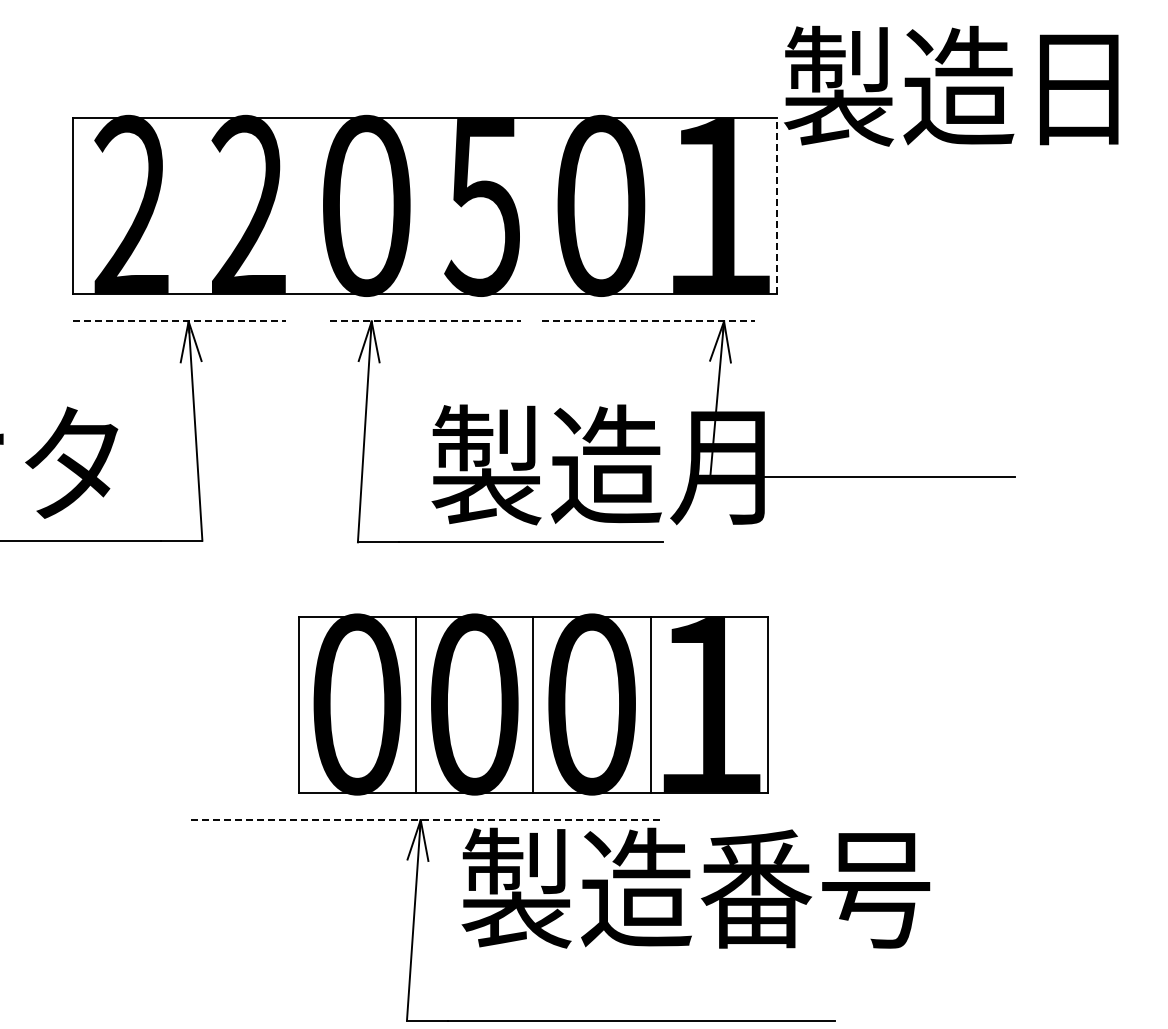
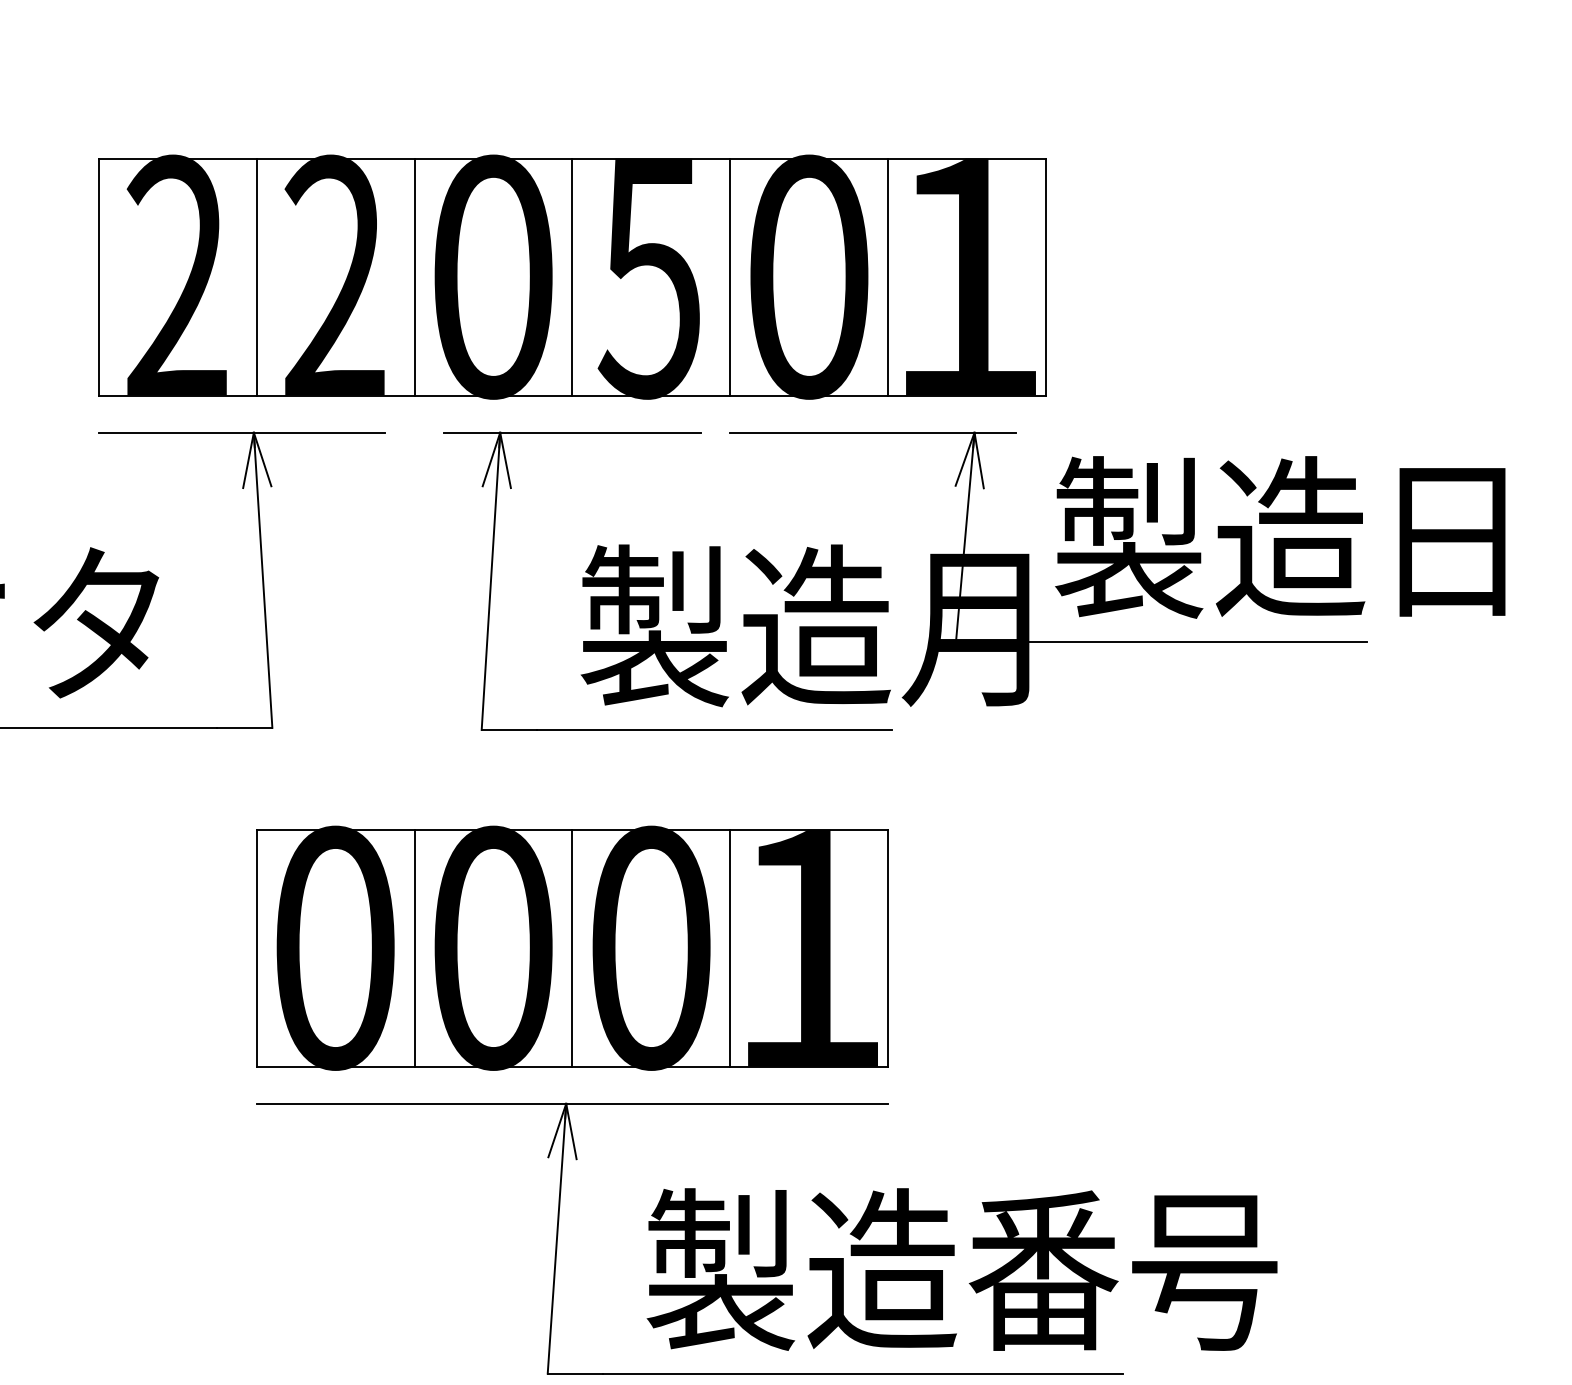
text: (951, 85) -> (1280, 536), moved
line: (190, 205) -> (256, 276), added
line: (308, 205) -> (415, 276), added
line: (425, 205) -> (572, 276), added
line: (542, 205) -> (730, 276), added
line: (660, 205) -> (888, 276), added
line: (777, 205) -> (1046, 276), dashed -> solid
line: (180, 321) -> (242, 432), dashed -> solid
line: (425, 321) -> (572, 432), dashed -> solid
line: (649, 321) -> (874, 432), dashed -> solid
part: (533, 704) -> (572, 948), moved
line: (425, 820) -> (572, 1104), dashed -> solid
text: (695, 887) -> (961, 1268), moved

